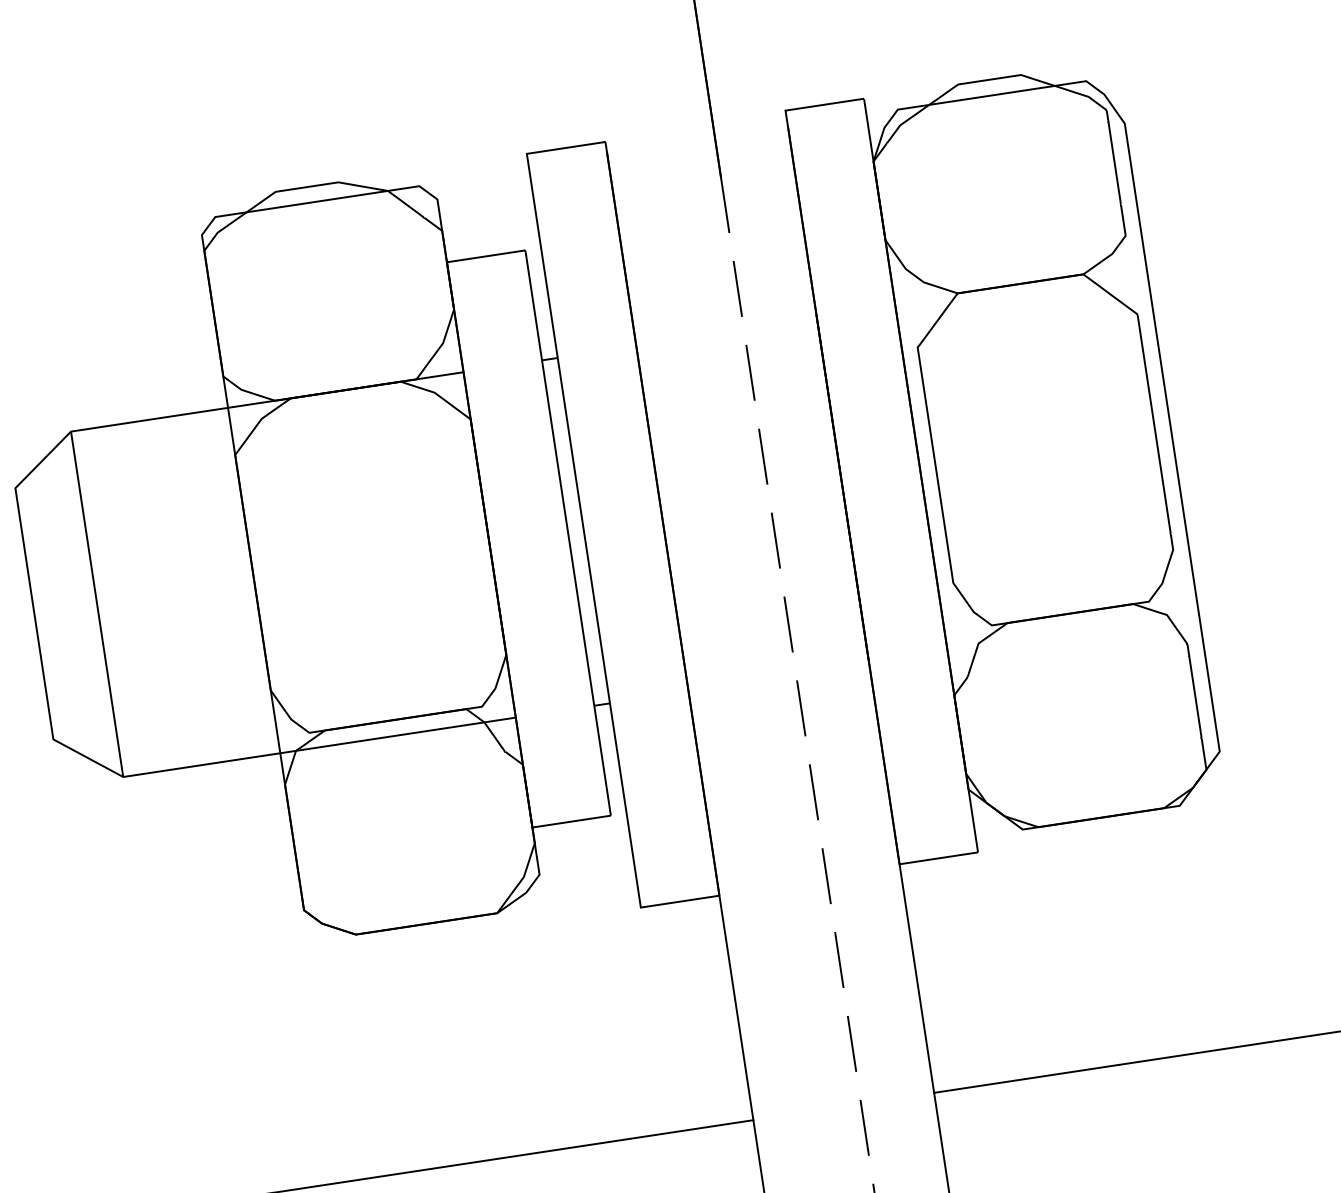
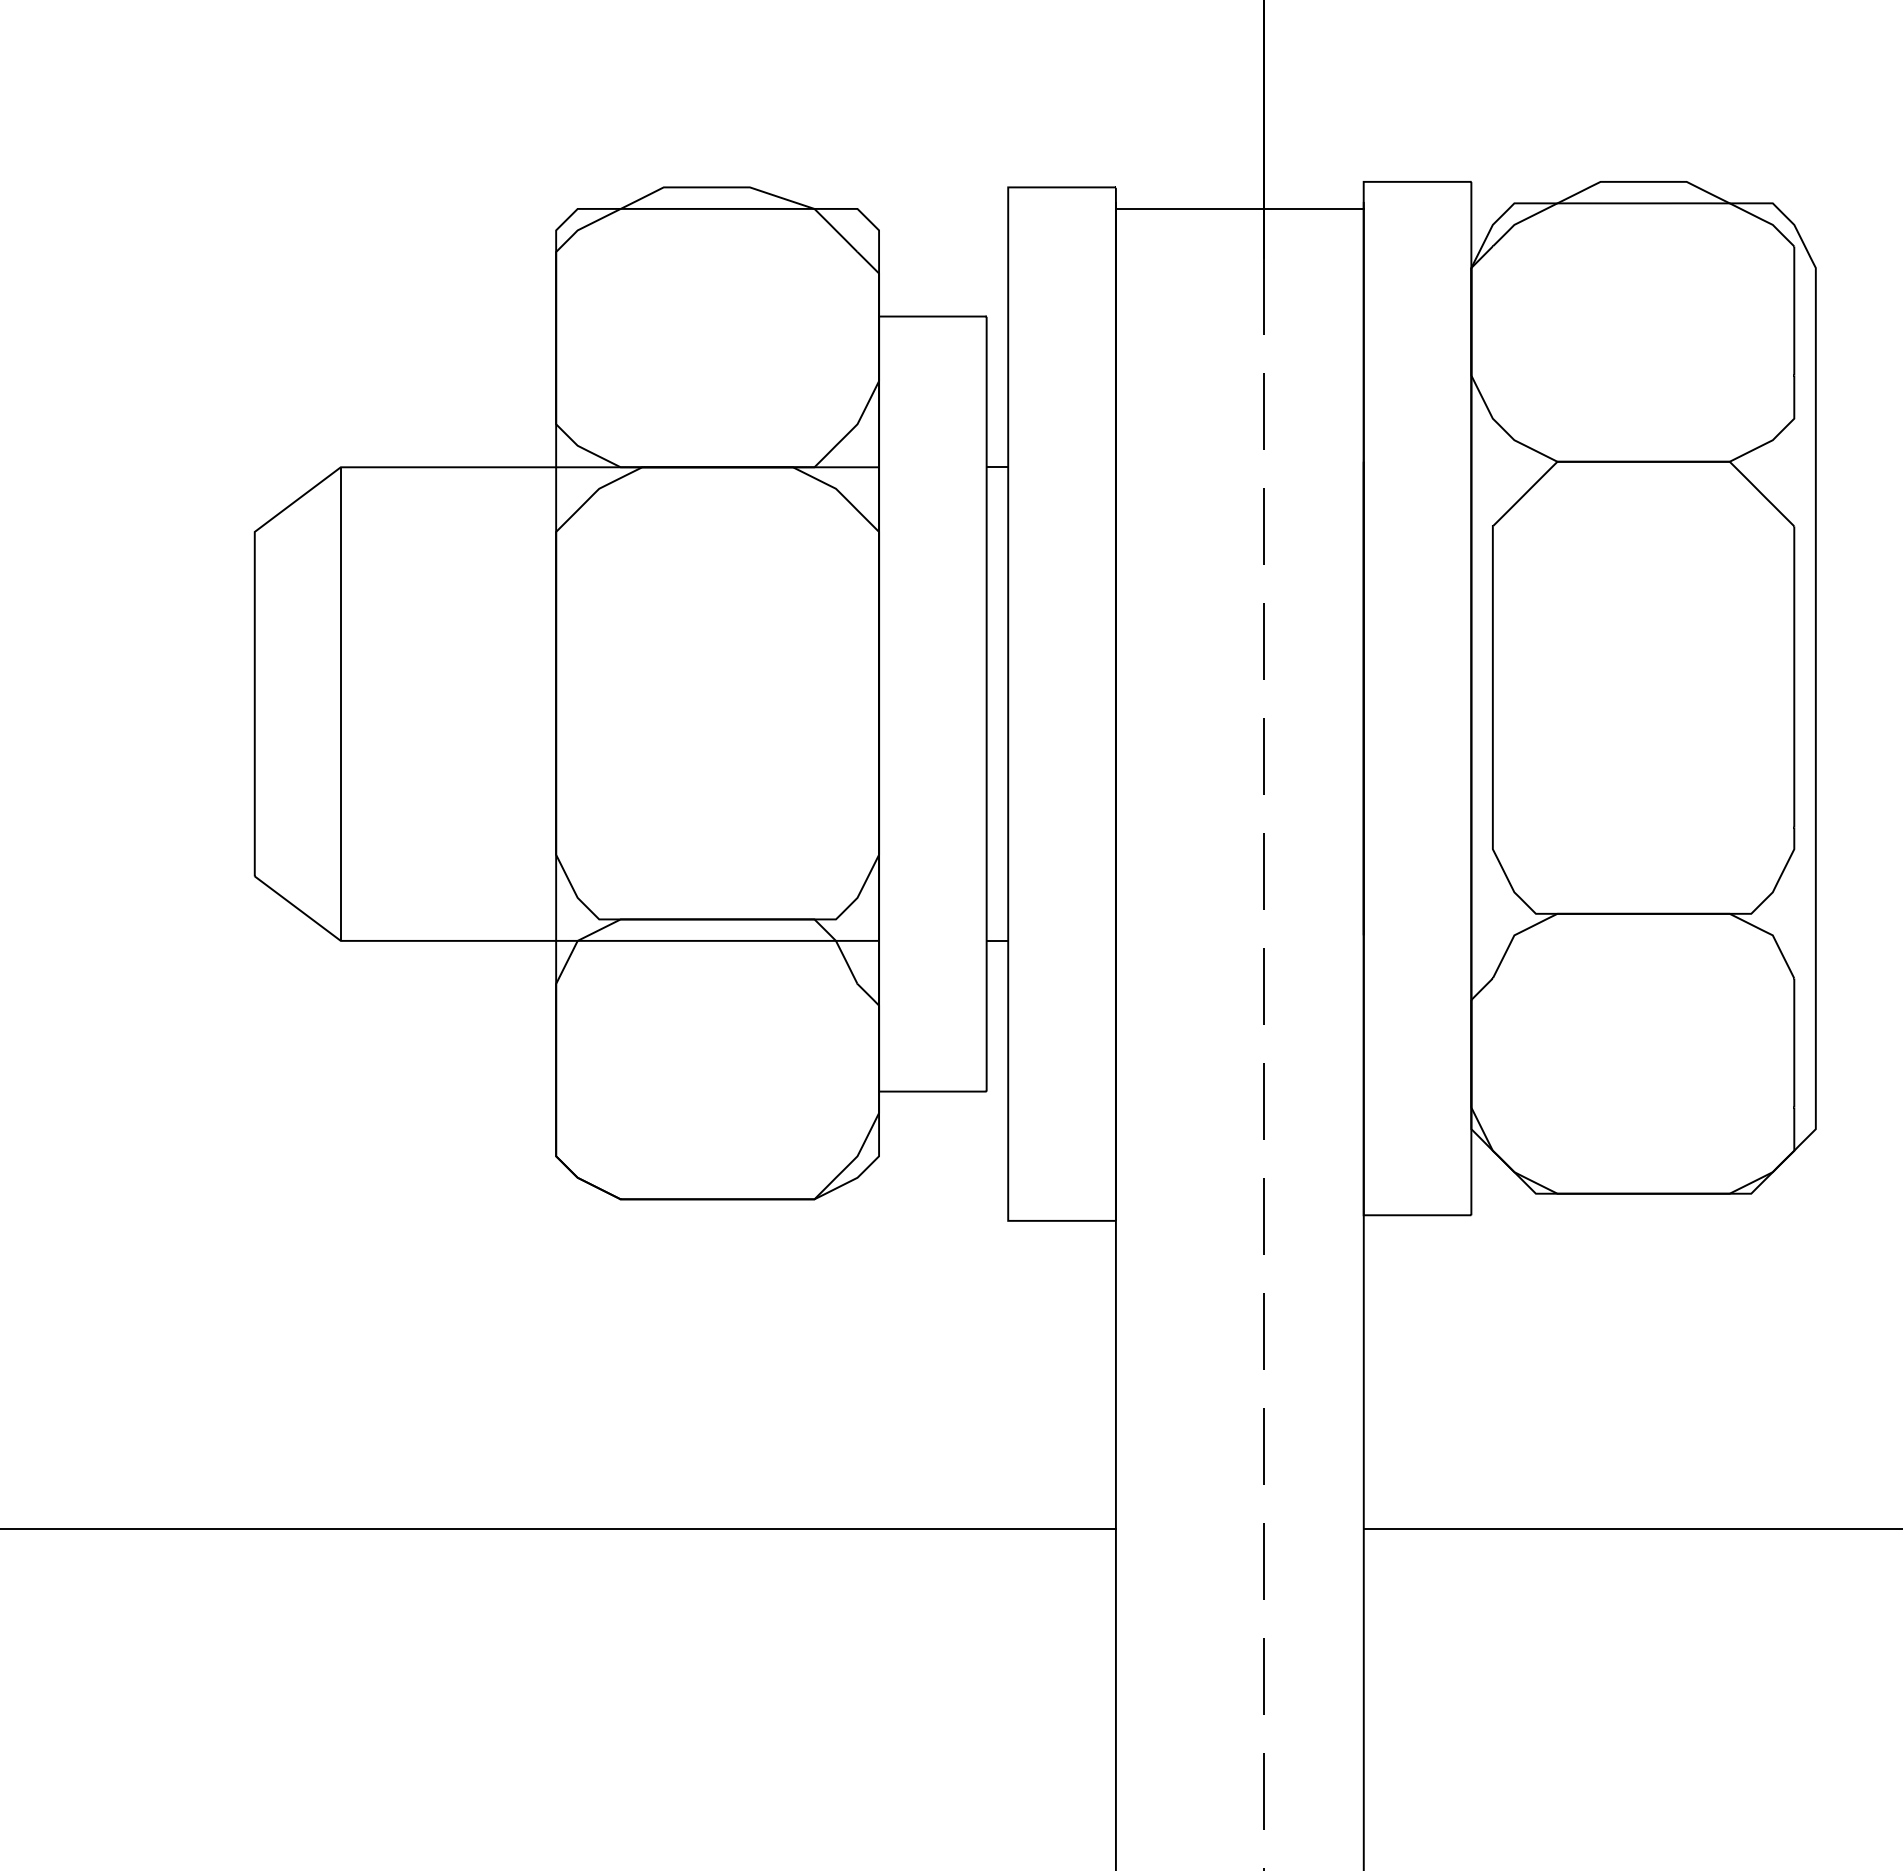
line: (697, 143) -> (1239, 208), added

